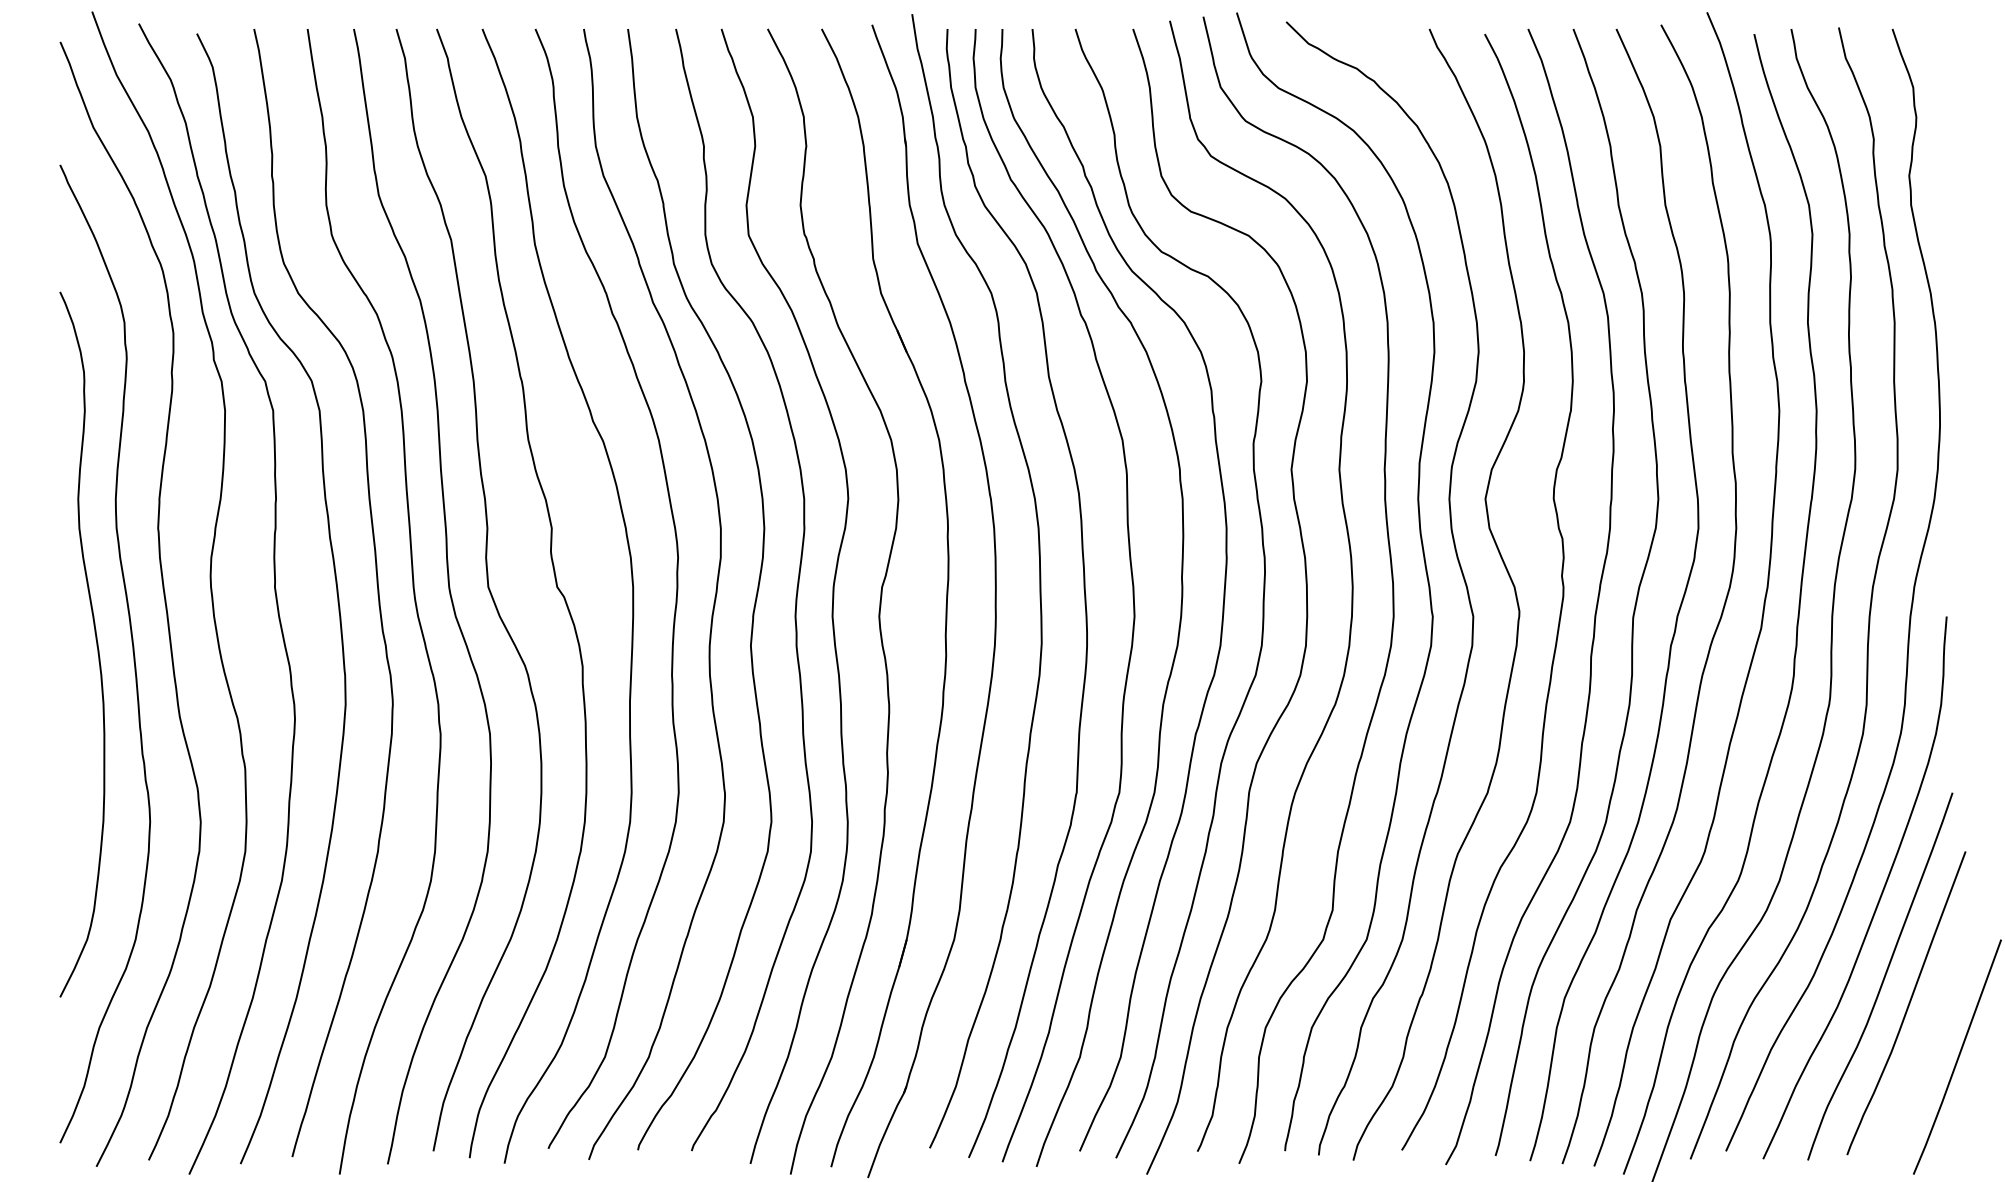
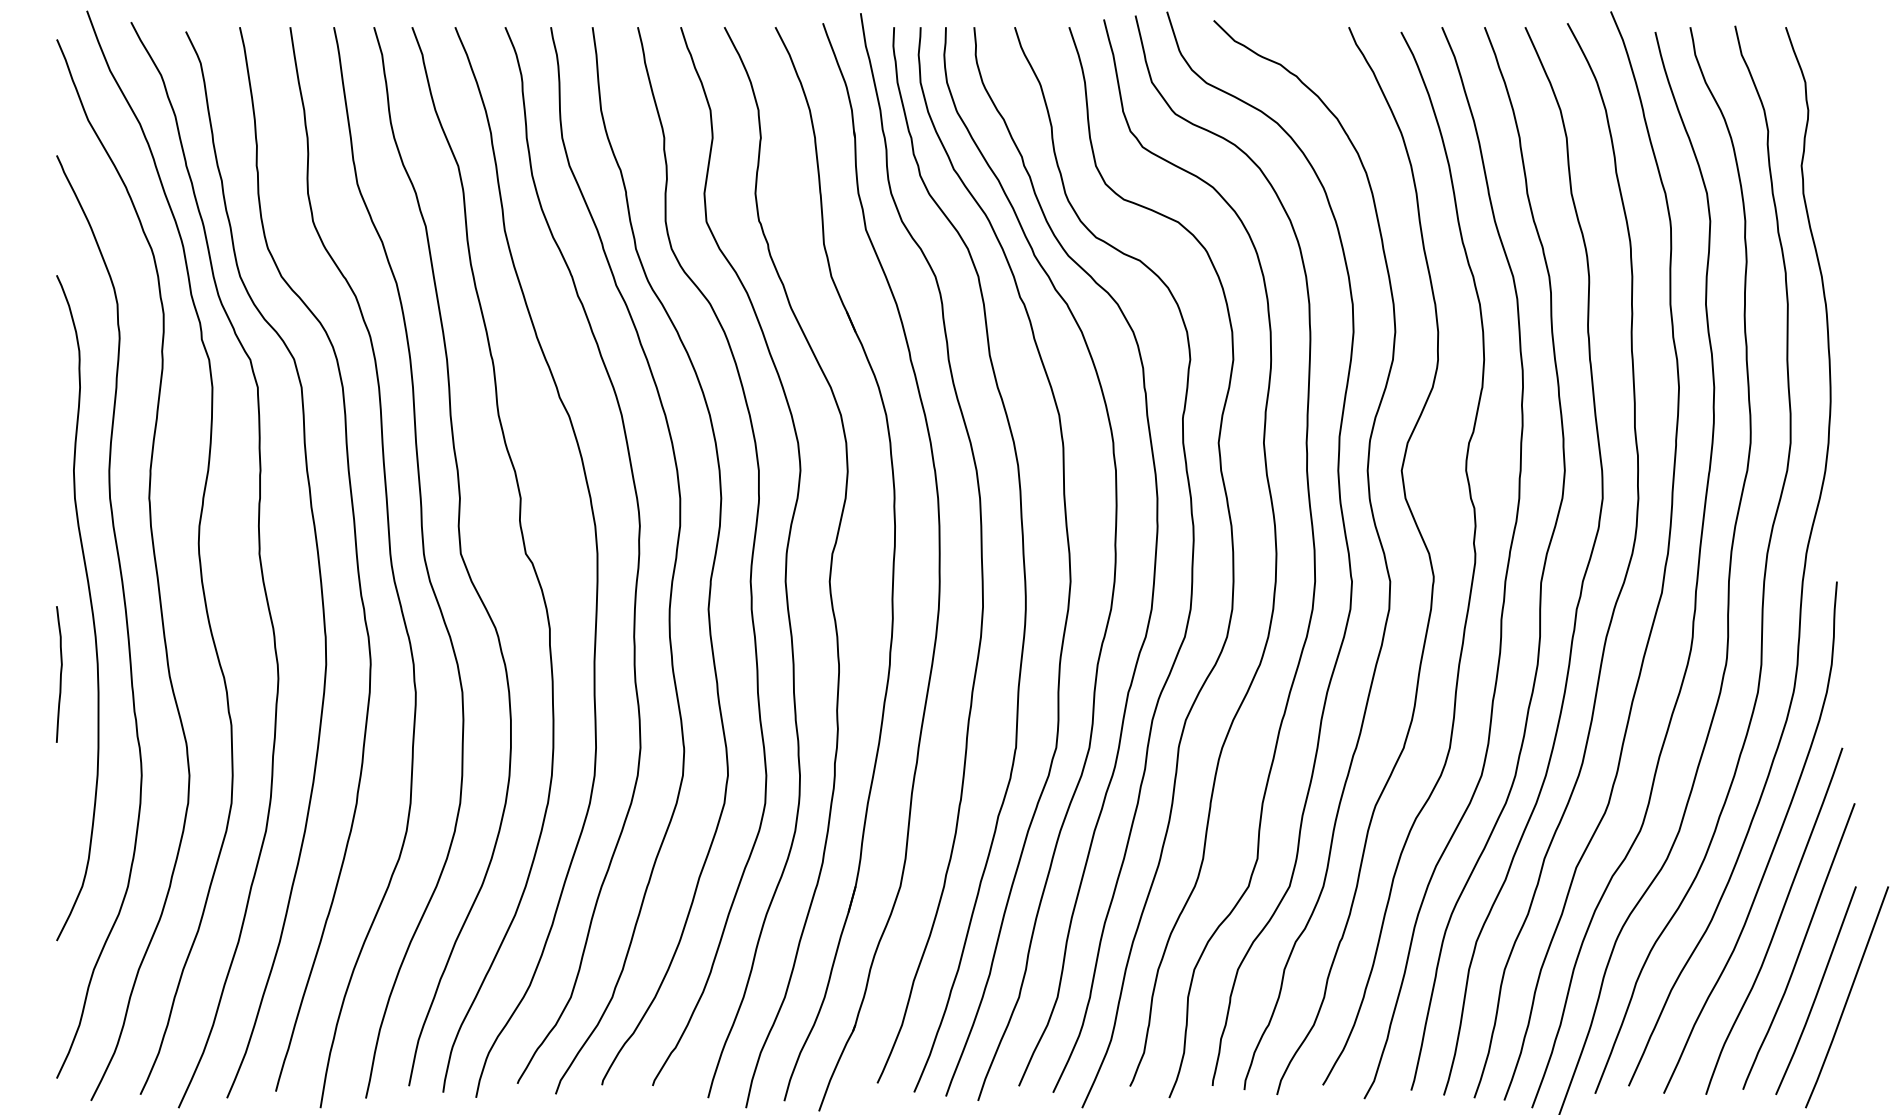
curve: (63, 714) -> (59, 674), added
line: (1925, 1050) -> (1816, 991), added

